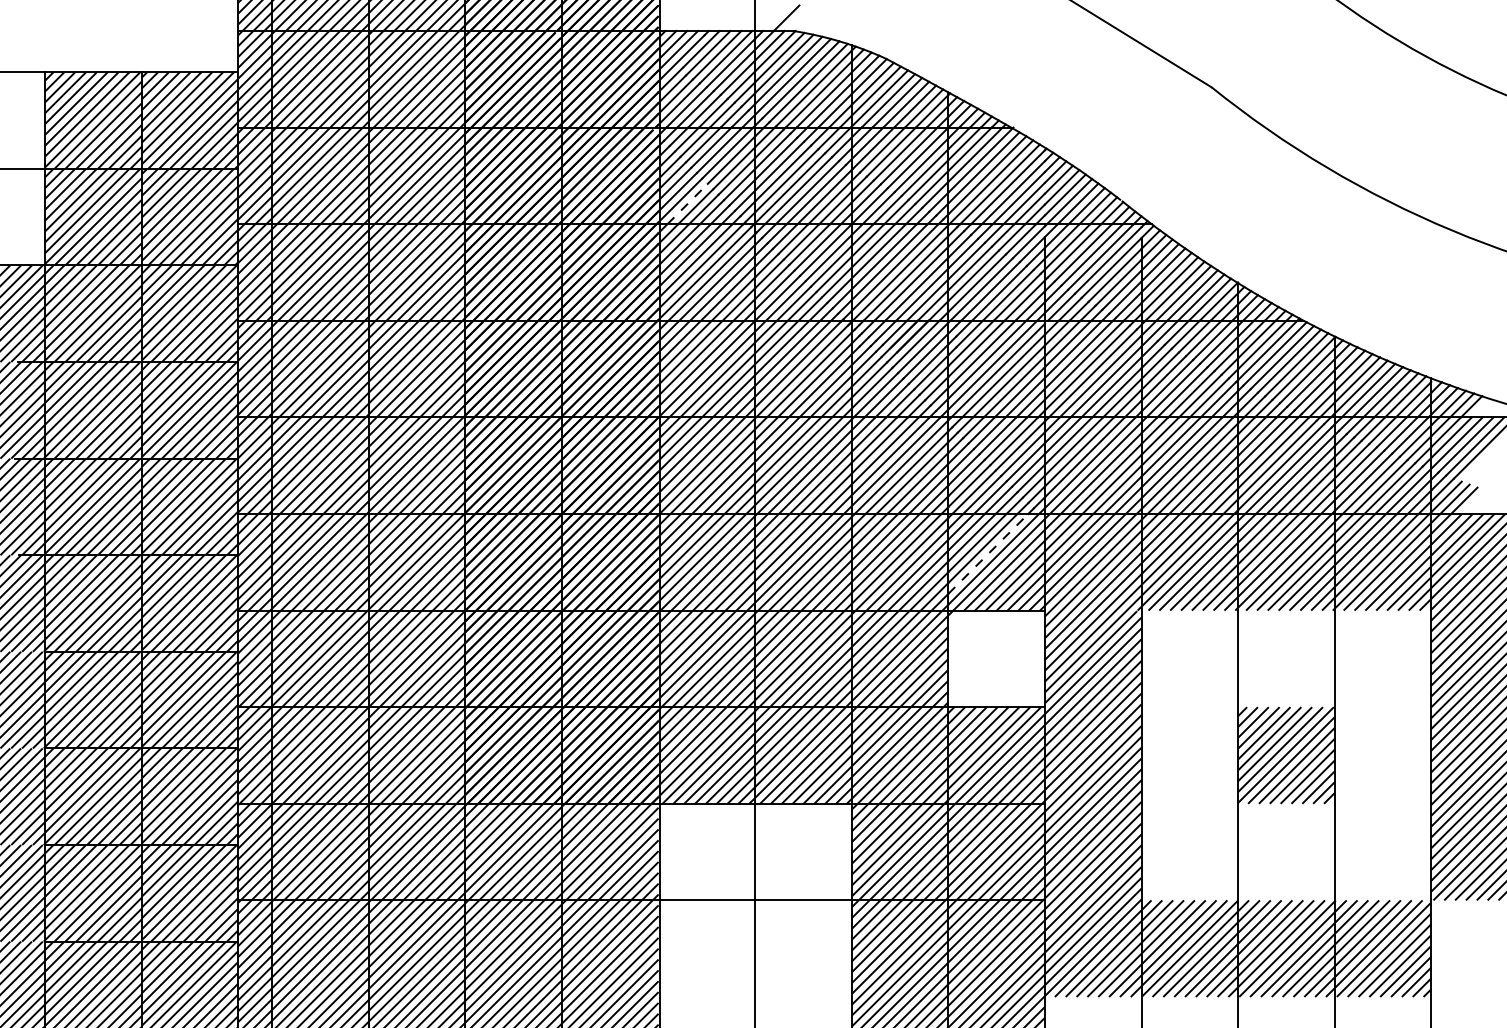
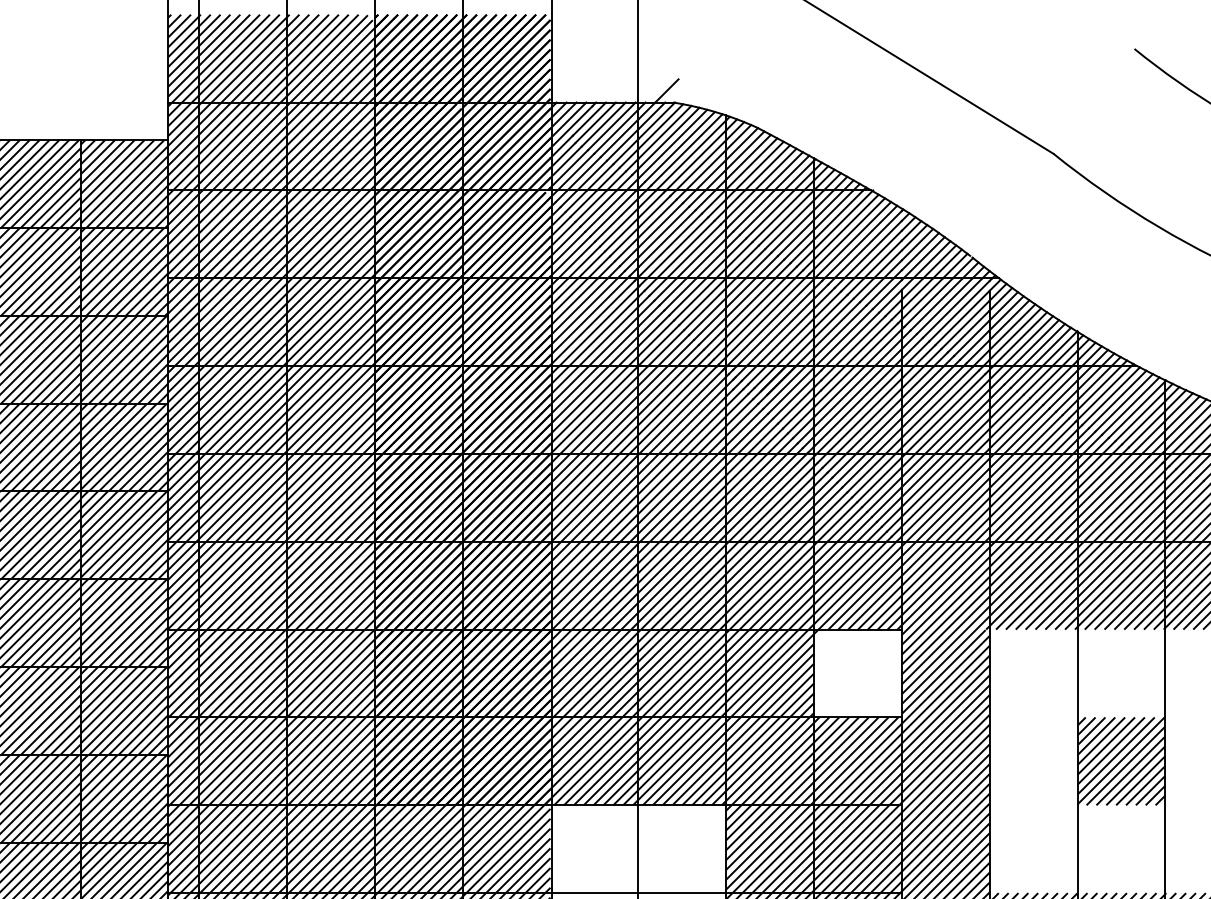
line: (687, 204) -> (576, 260), dashed -> solid
line: (988, 553) -> (850, 577), dashed -> solid

